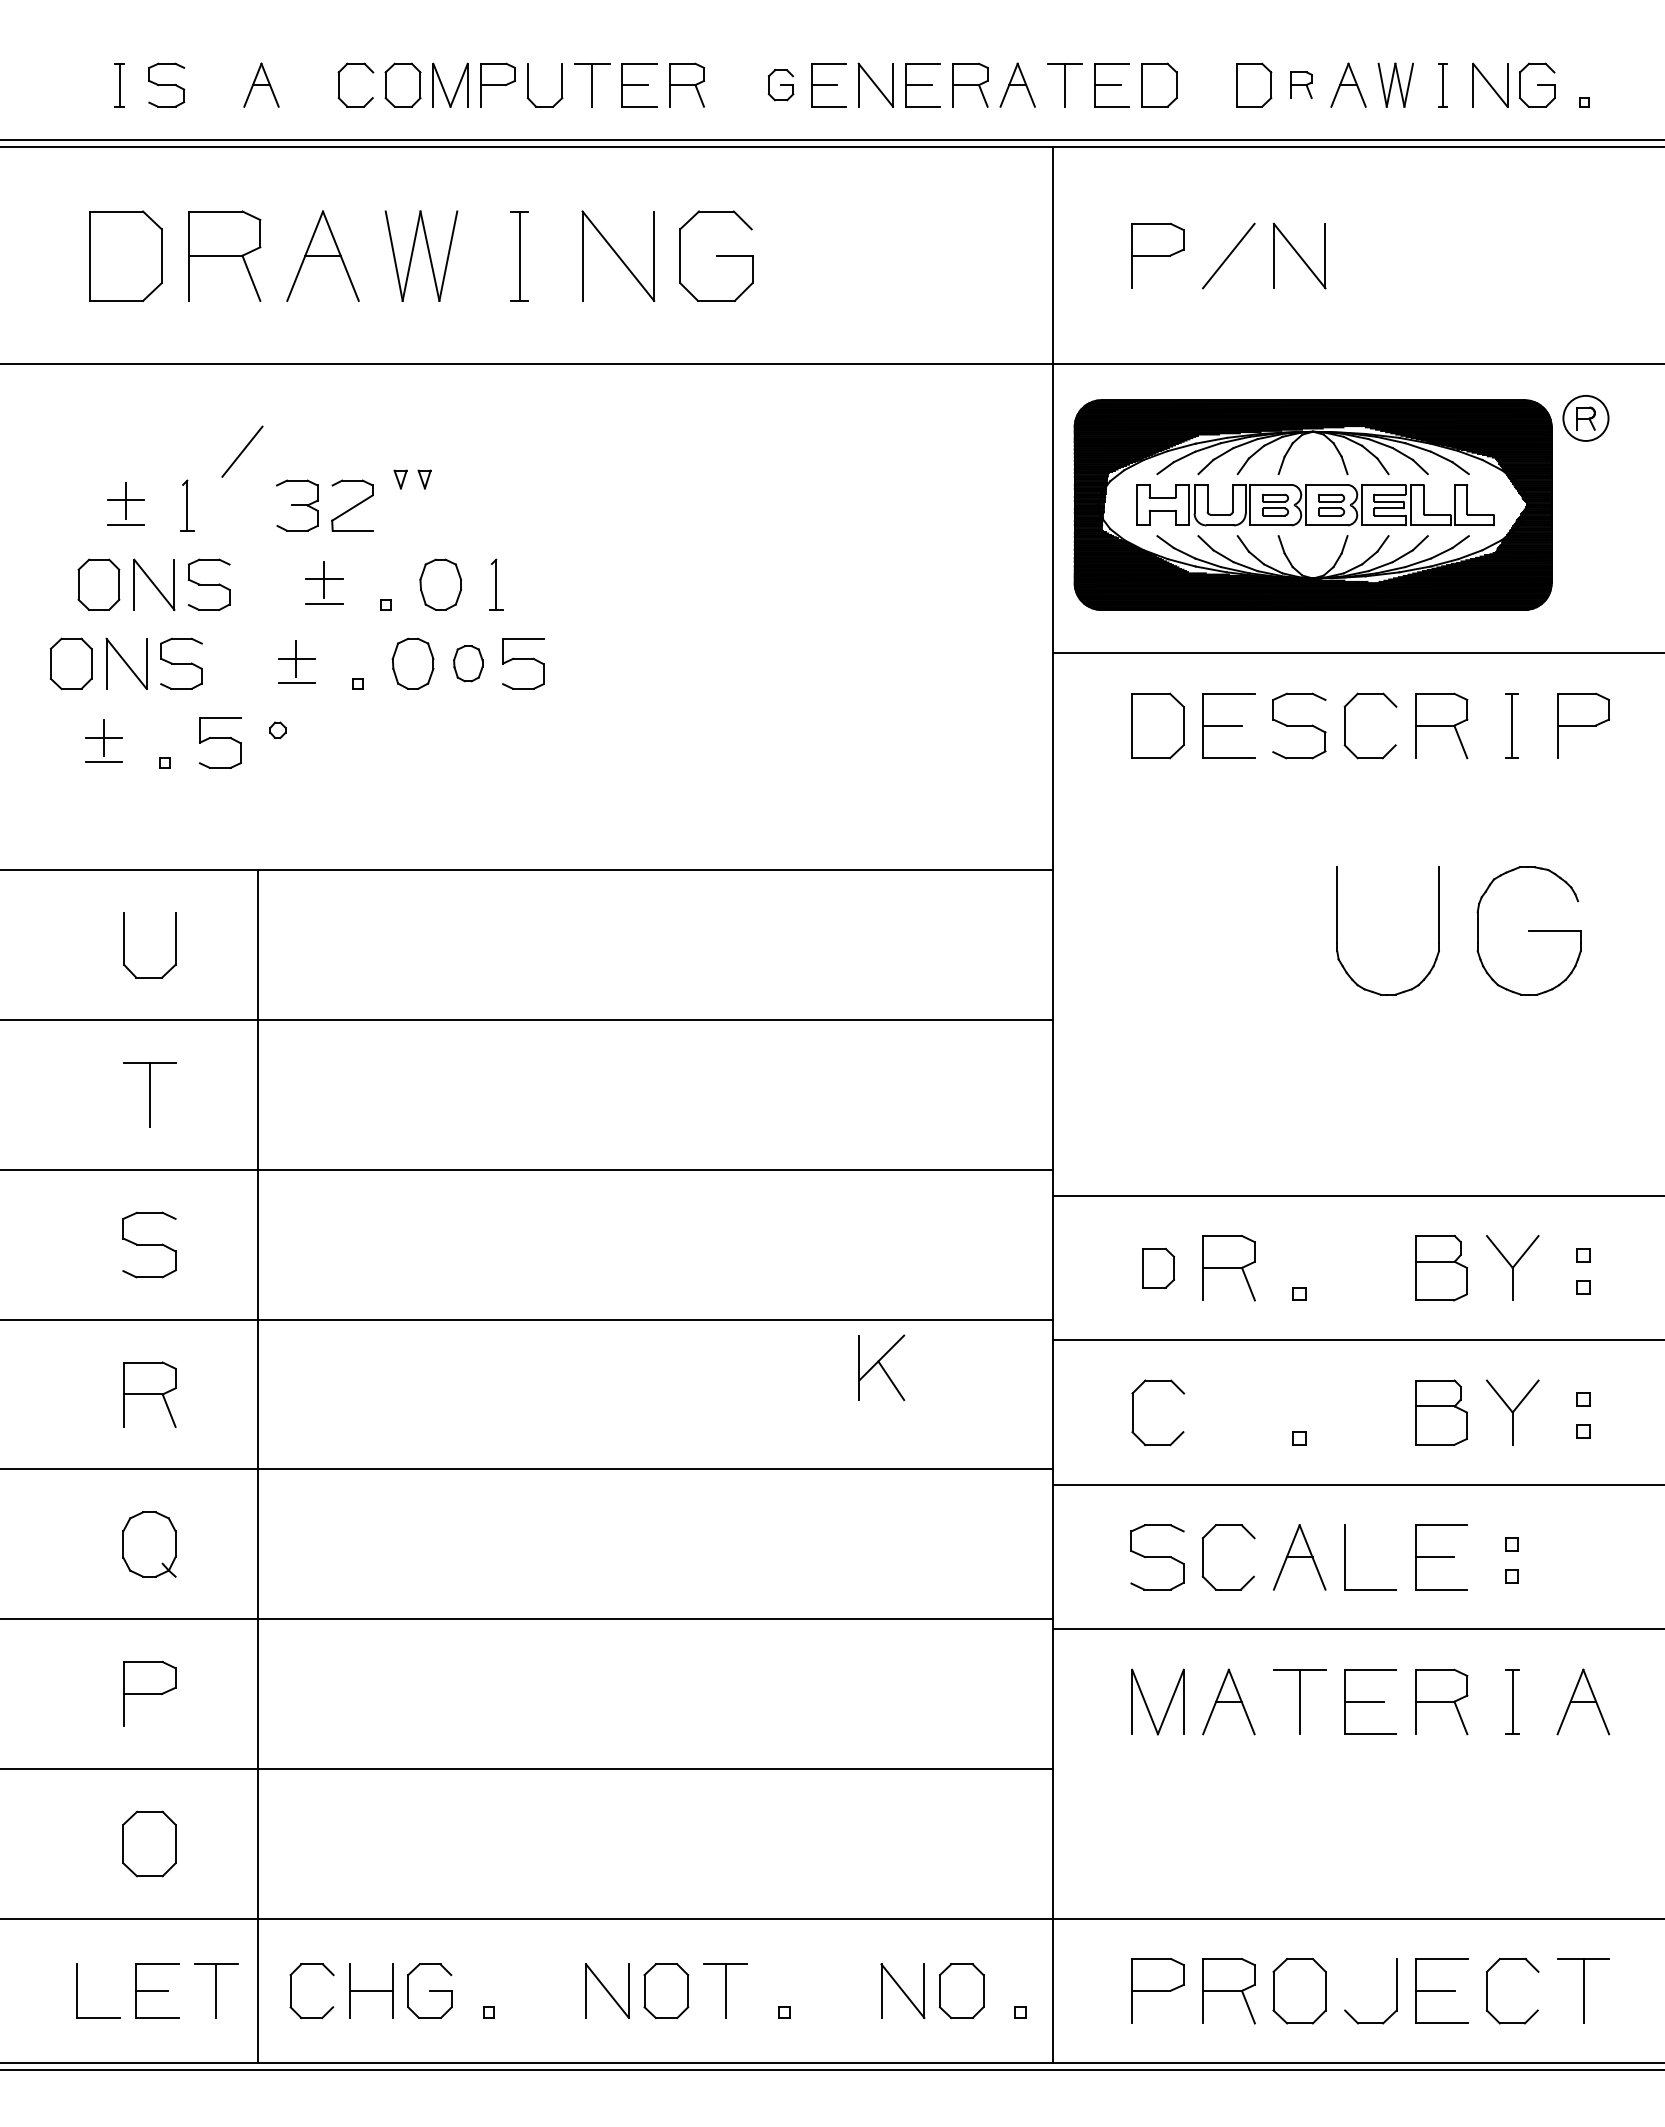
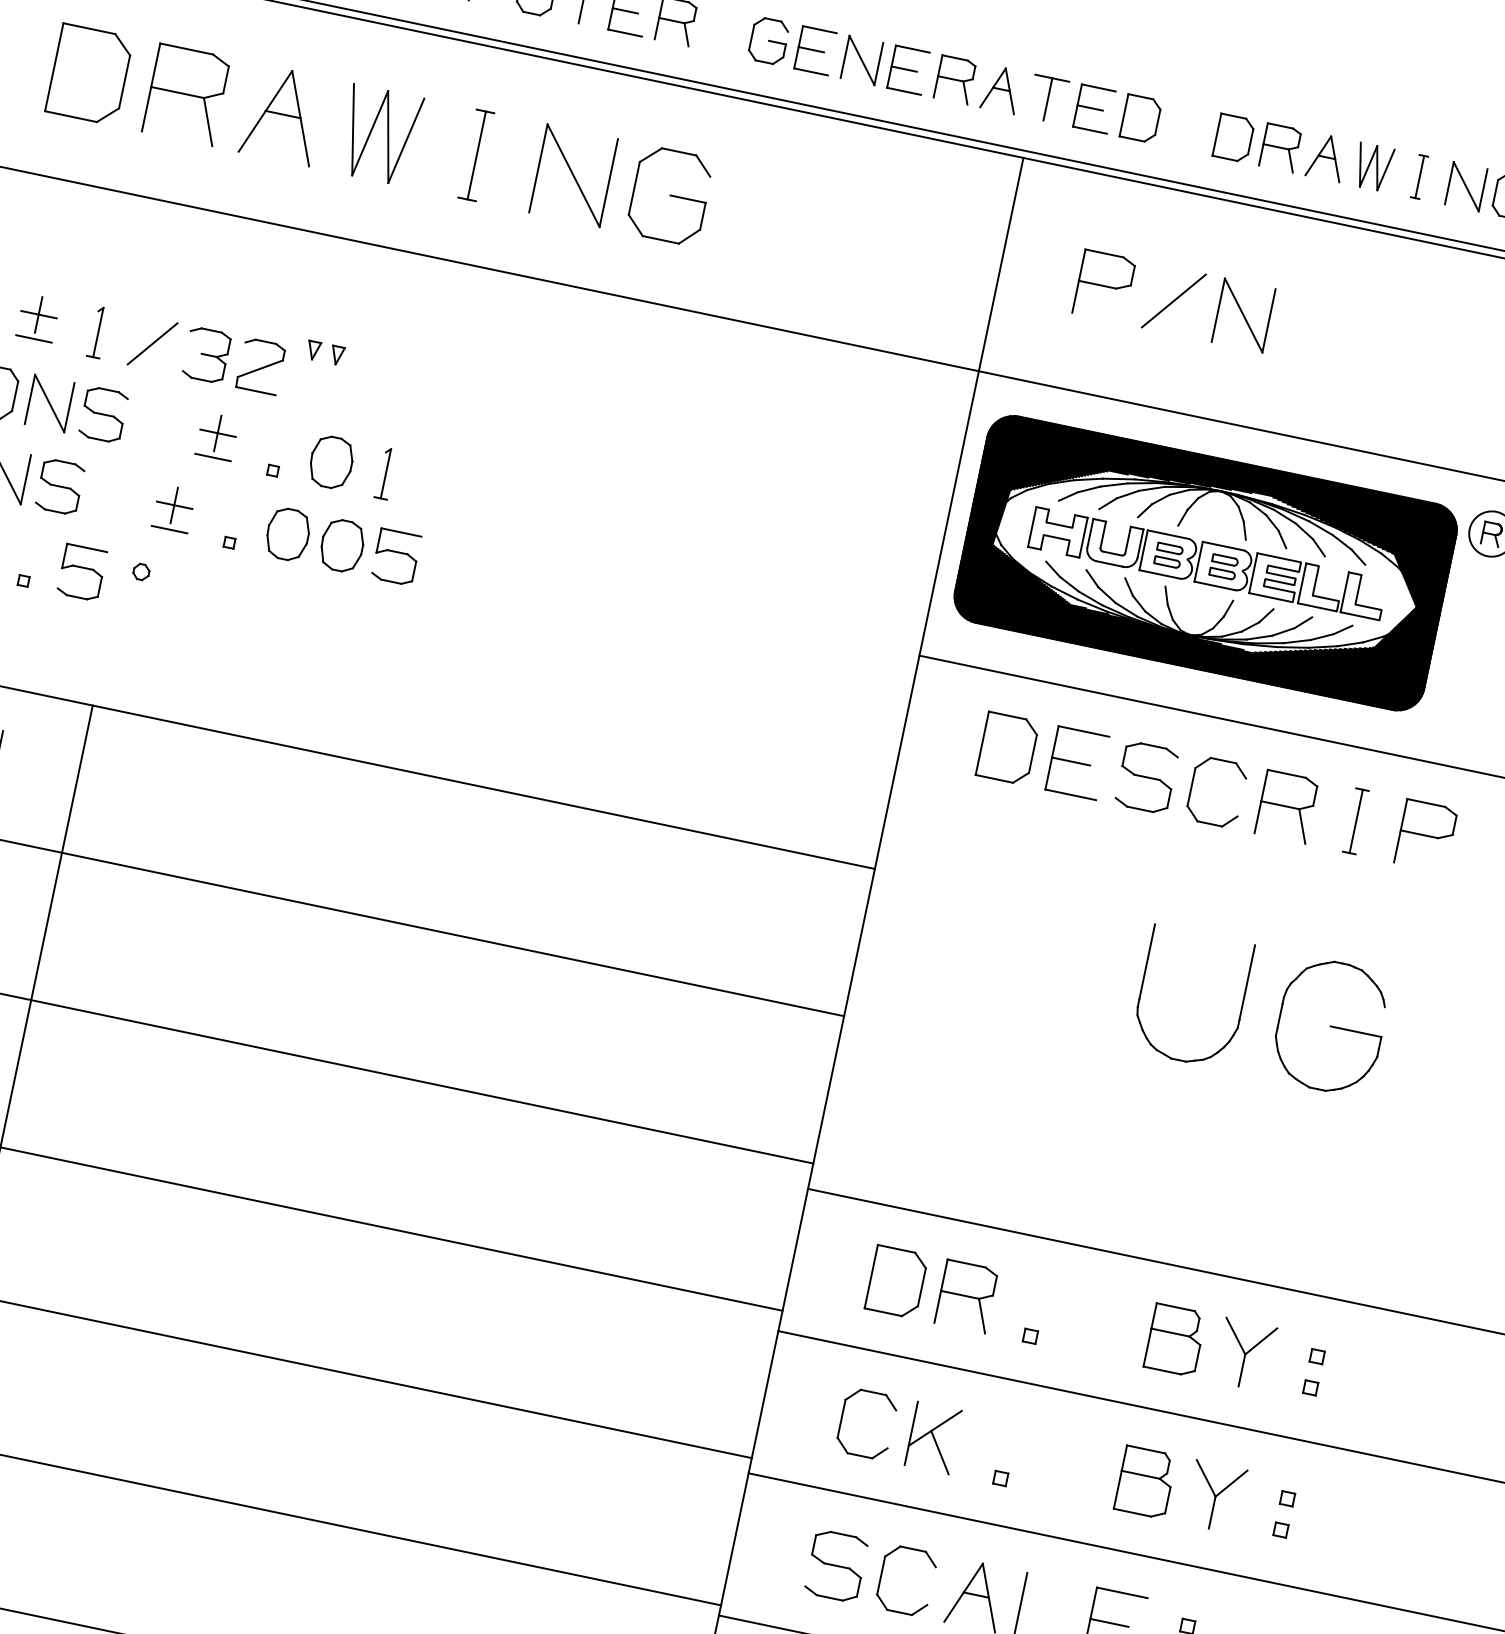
part: (780, 84) -> (768, 40), size x1.43
part: (1301, 84) -> (1280, 147), size x1.67
line: (242, 451) -> (152, 343), moved
part: (468, 663) -> (342, 545), size x1.43
part: (1158, 1268) -> (896, 1282), size x1.67
part: (881, 1367) -> (933, 1437), moved

